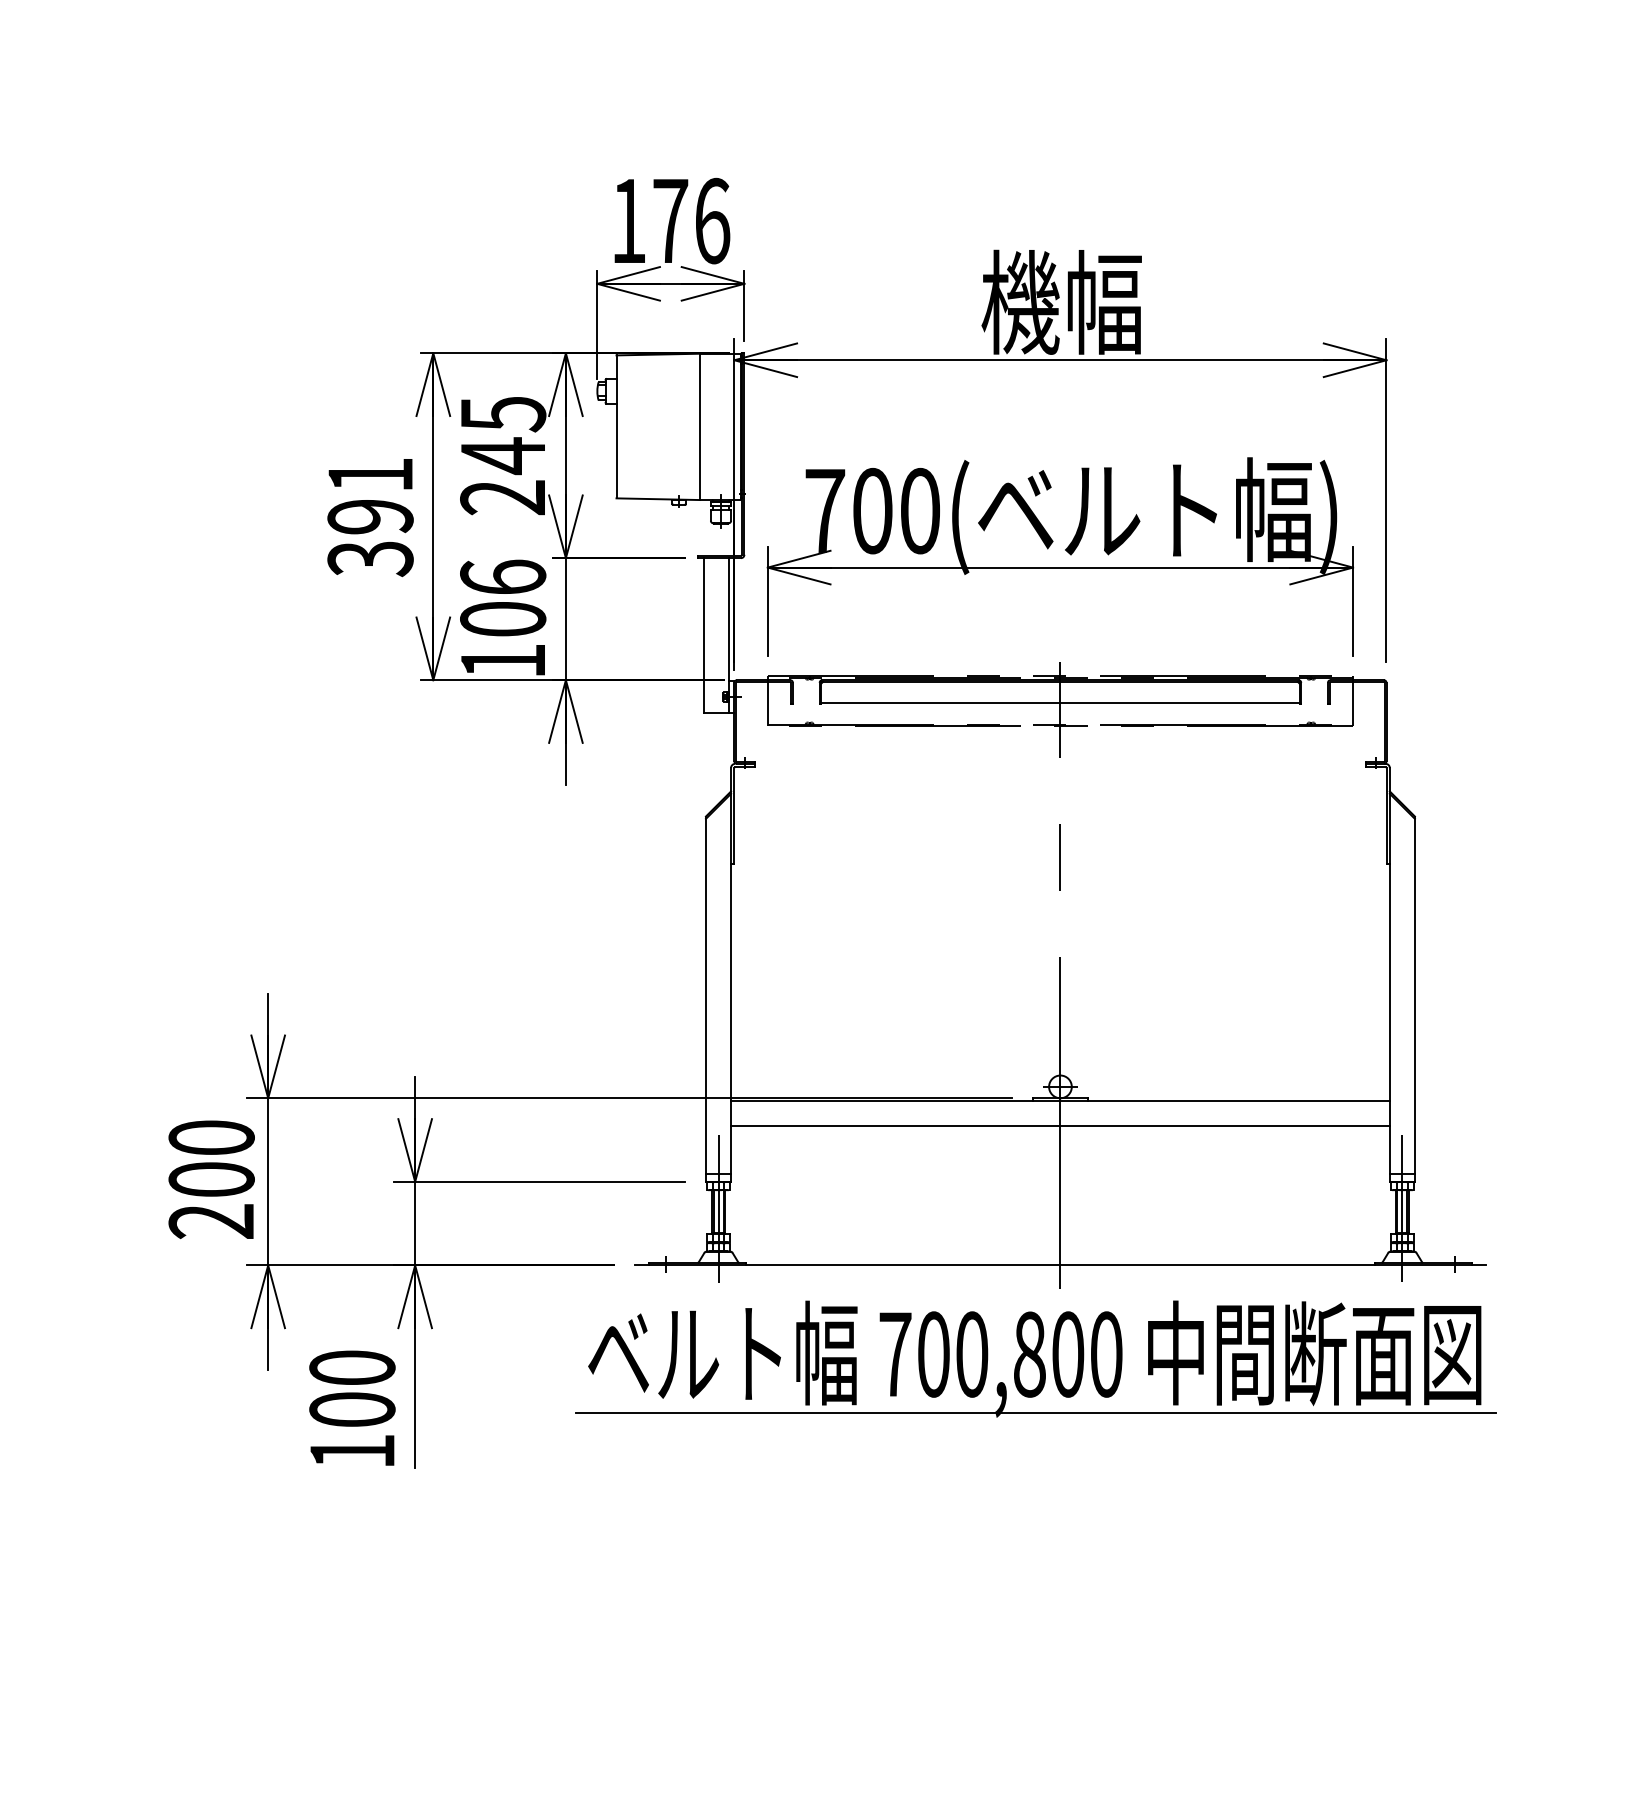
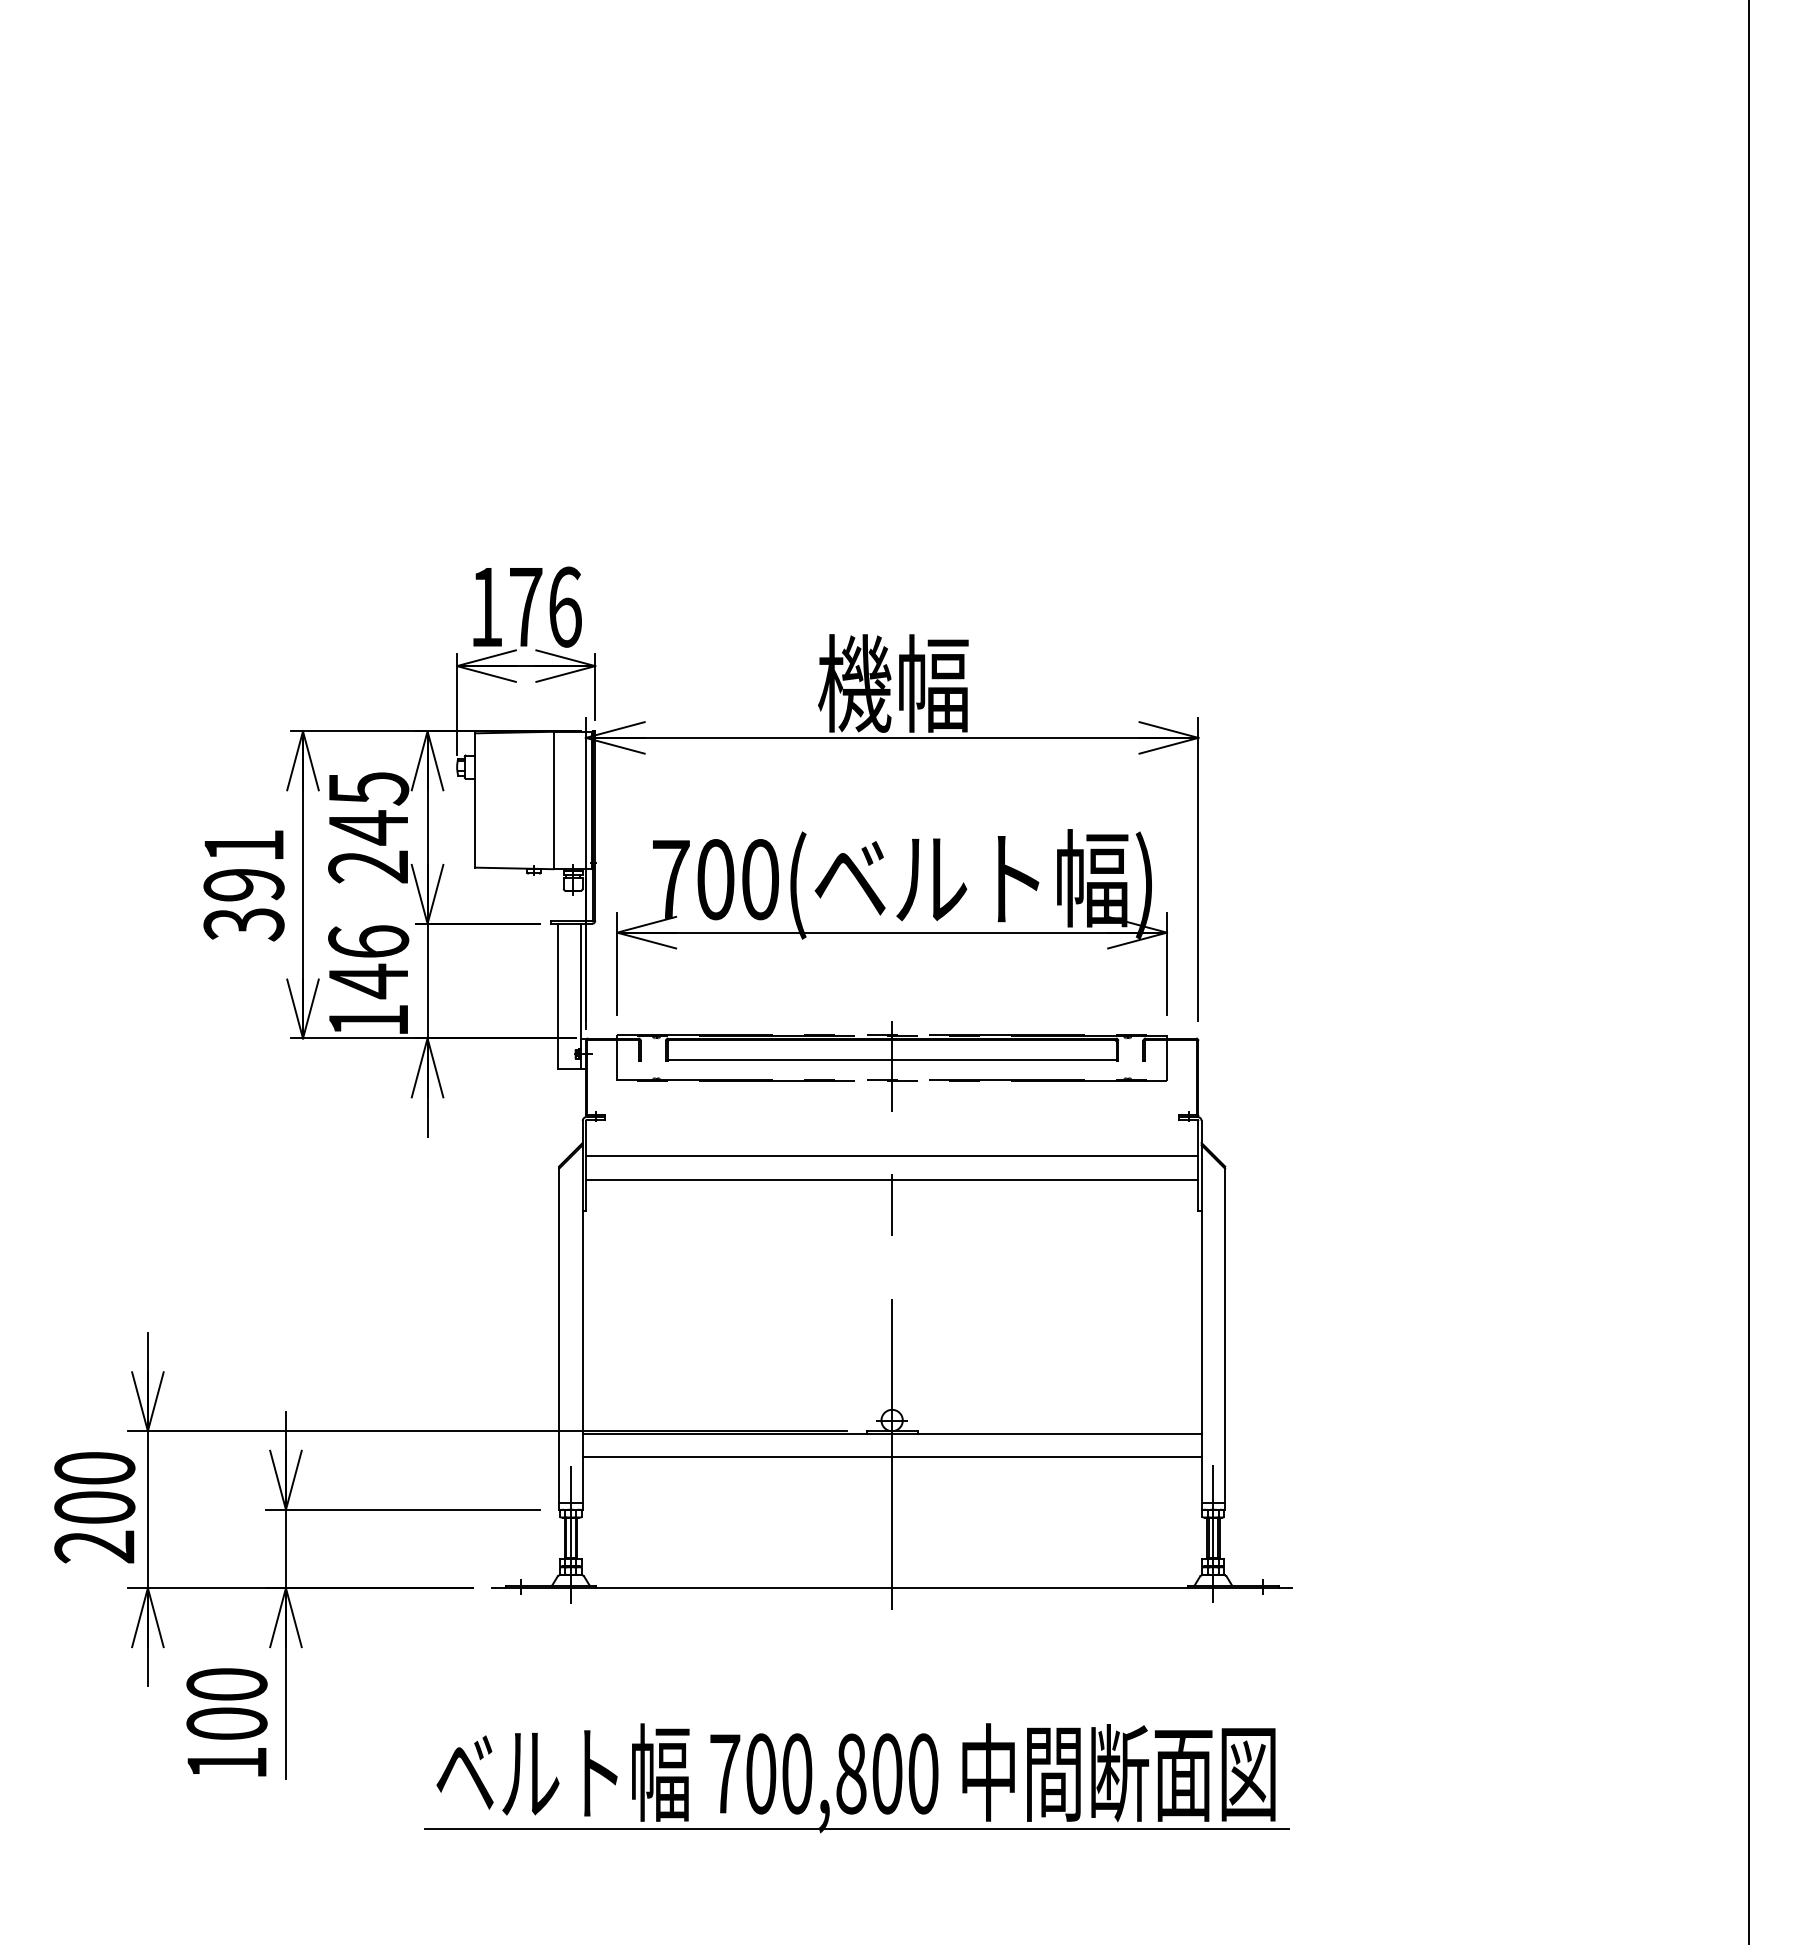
text: (503, 619) -> (368, 981), 106 -> 146
line: (1060, 805) -> (892, 1156), added
line: (1060, 830) -> (892, 1179), added
part: (1035, 1359) -> (856, 1778), moved

